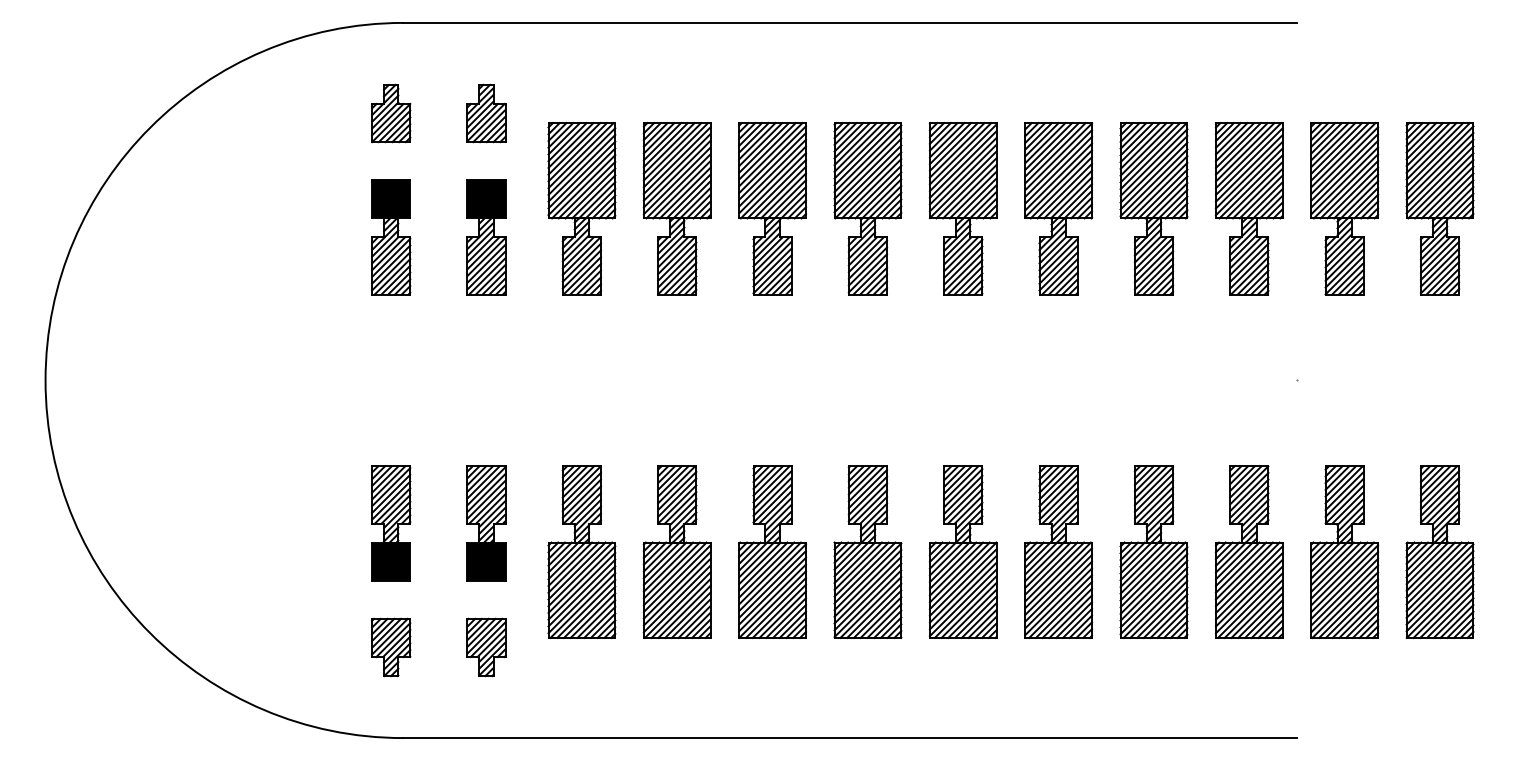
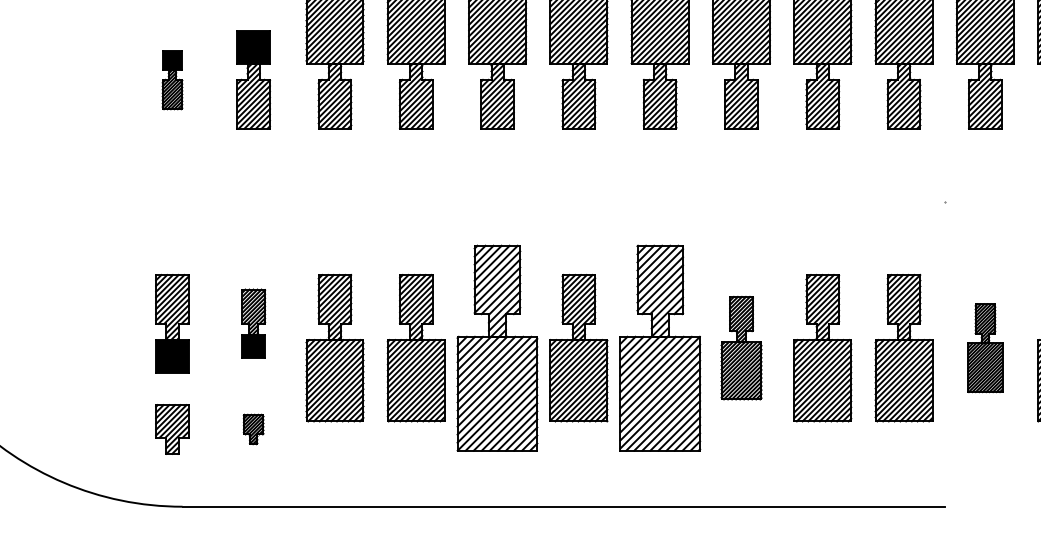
part: (391, 237) -> (172, 79), size x0.6
part: (486, 523) -> (253, 323), size x0.7
part: (772, 551) -> (497, 347), size x1.4
part: (962, 551) -> (659, 347), size x1.4
part: (1058, 551) -> (741, 347), size x0.7
part: (1344, 551) -> (985, 347), size x0.6
part: (486, 647) -> (253, 429), size x0.6

